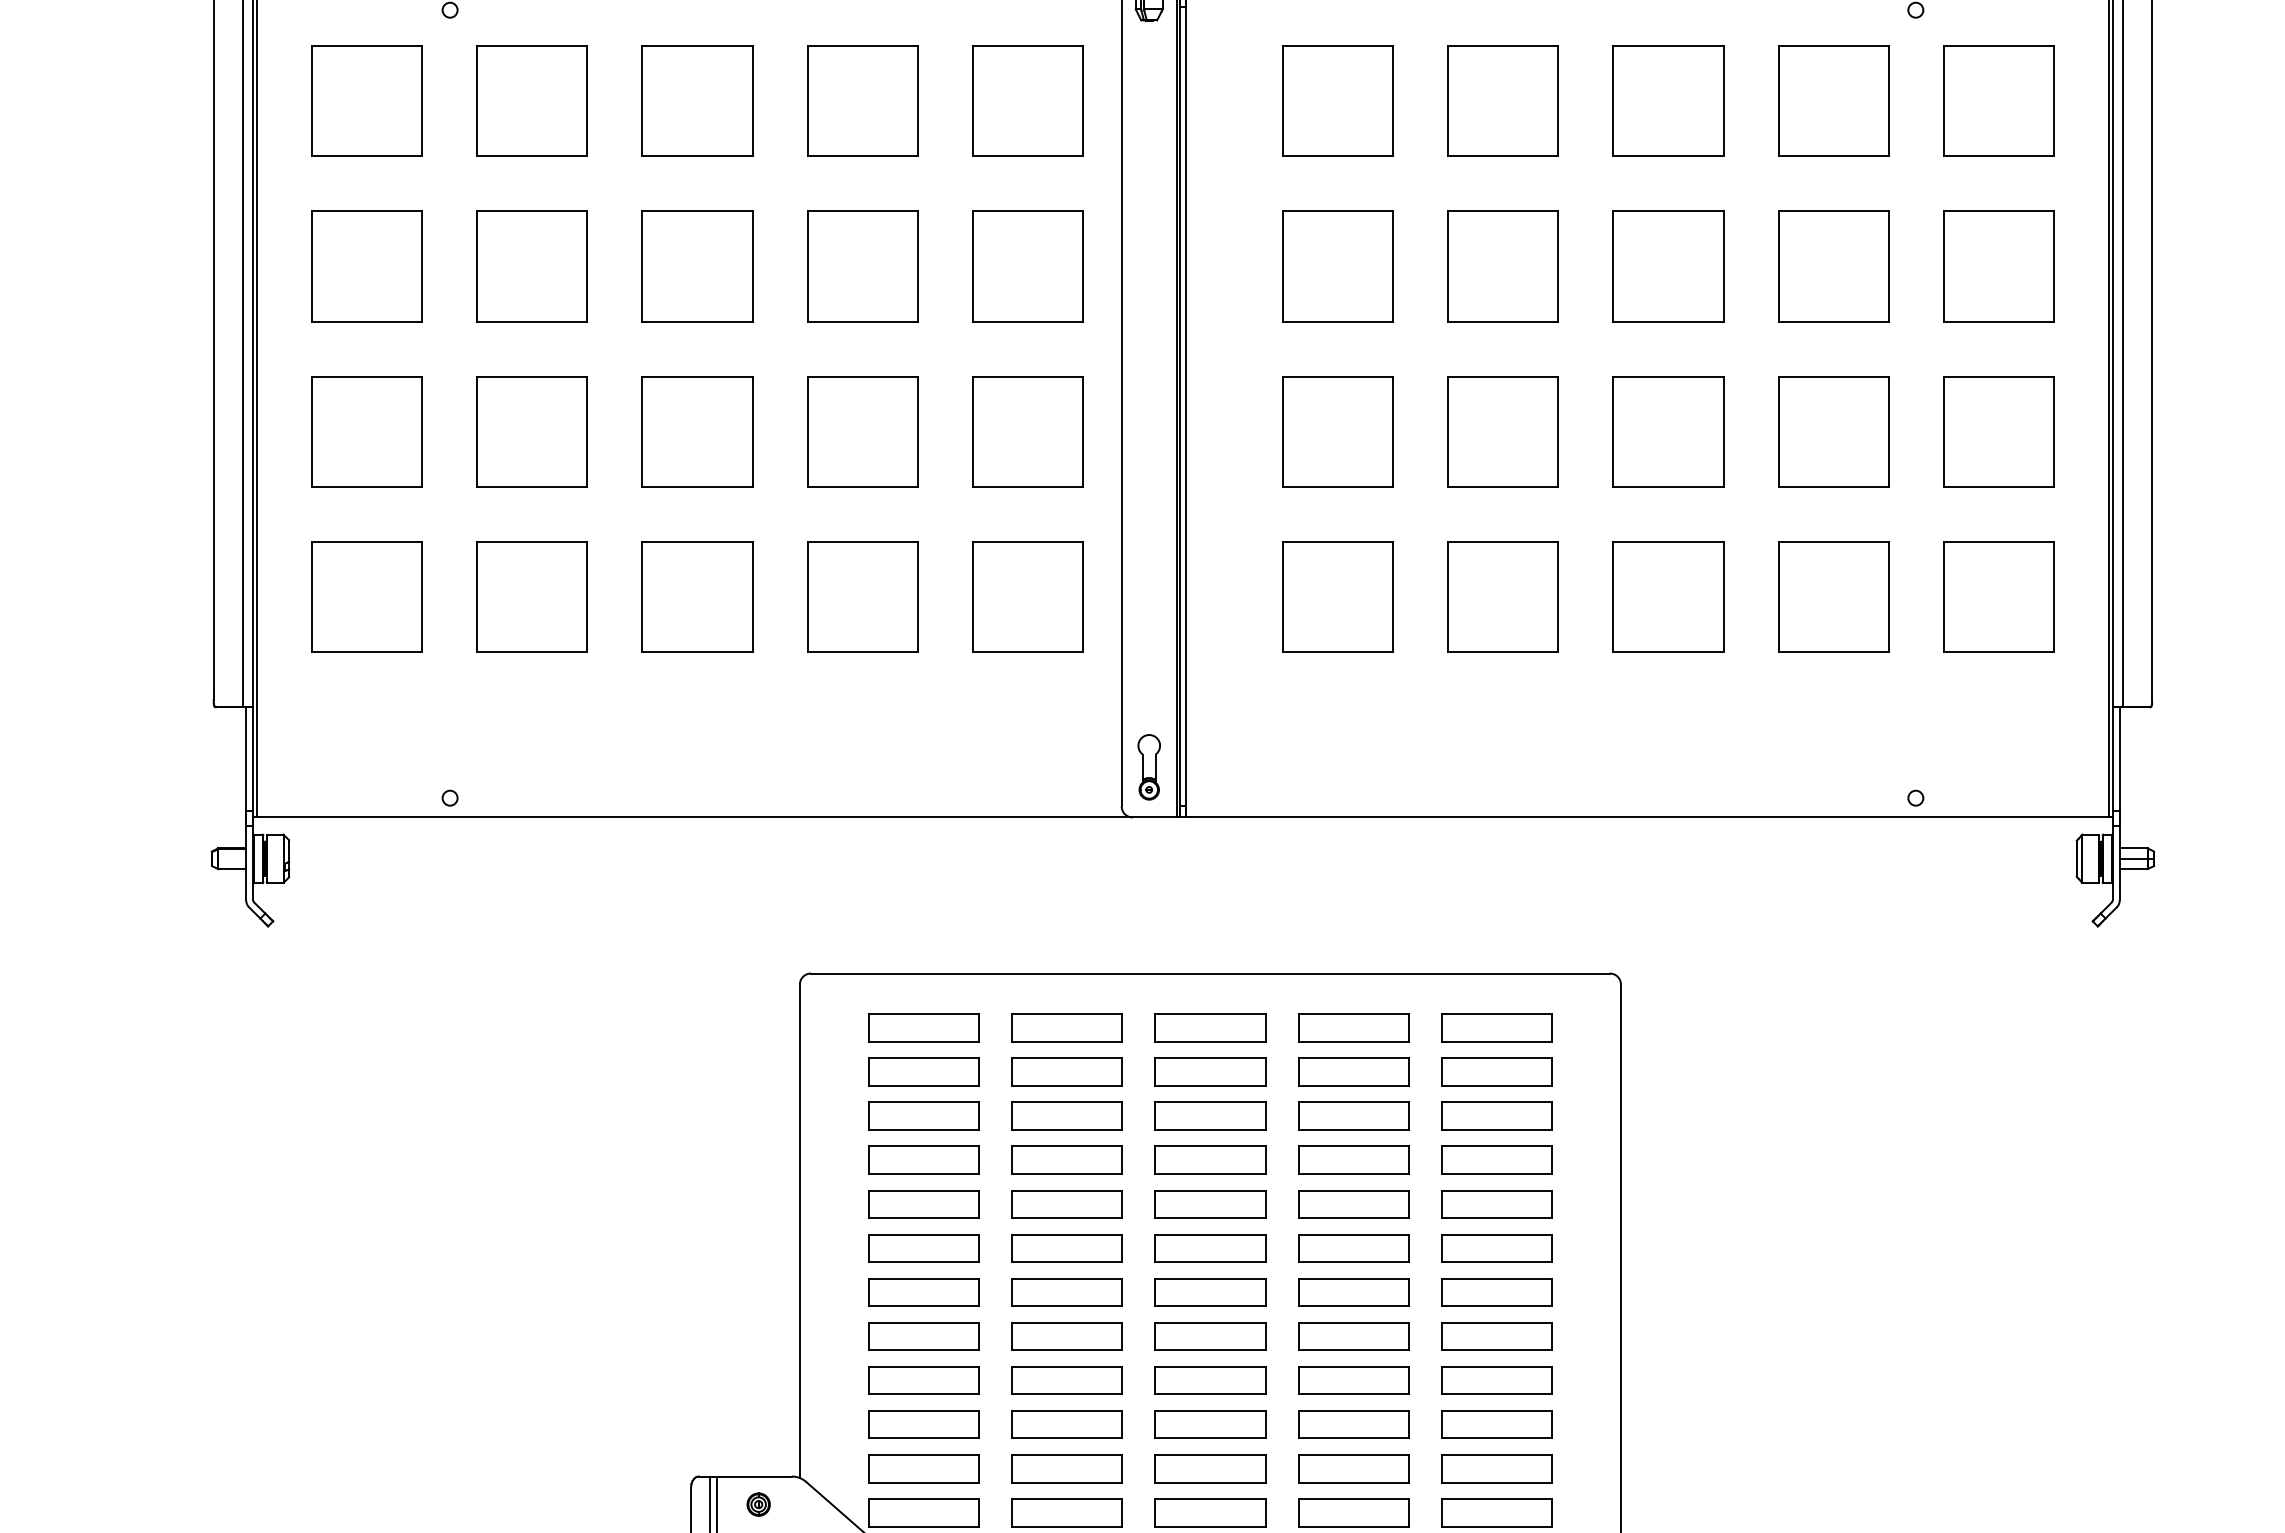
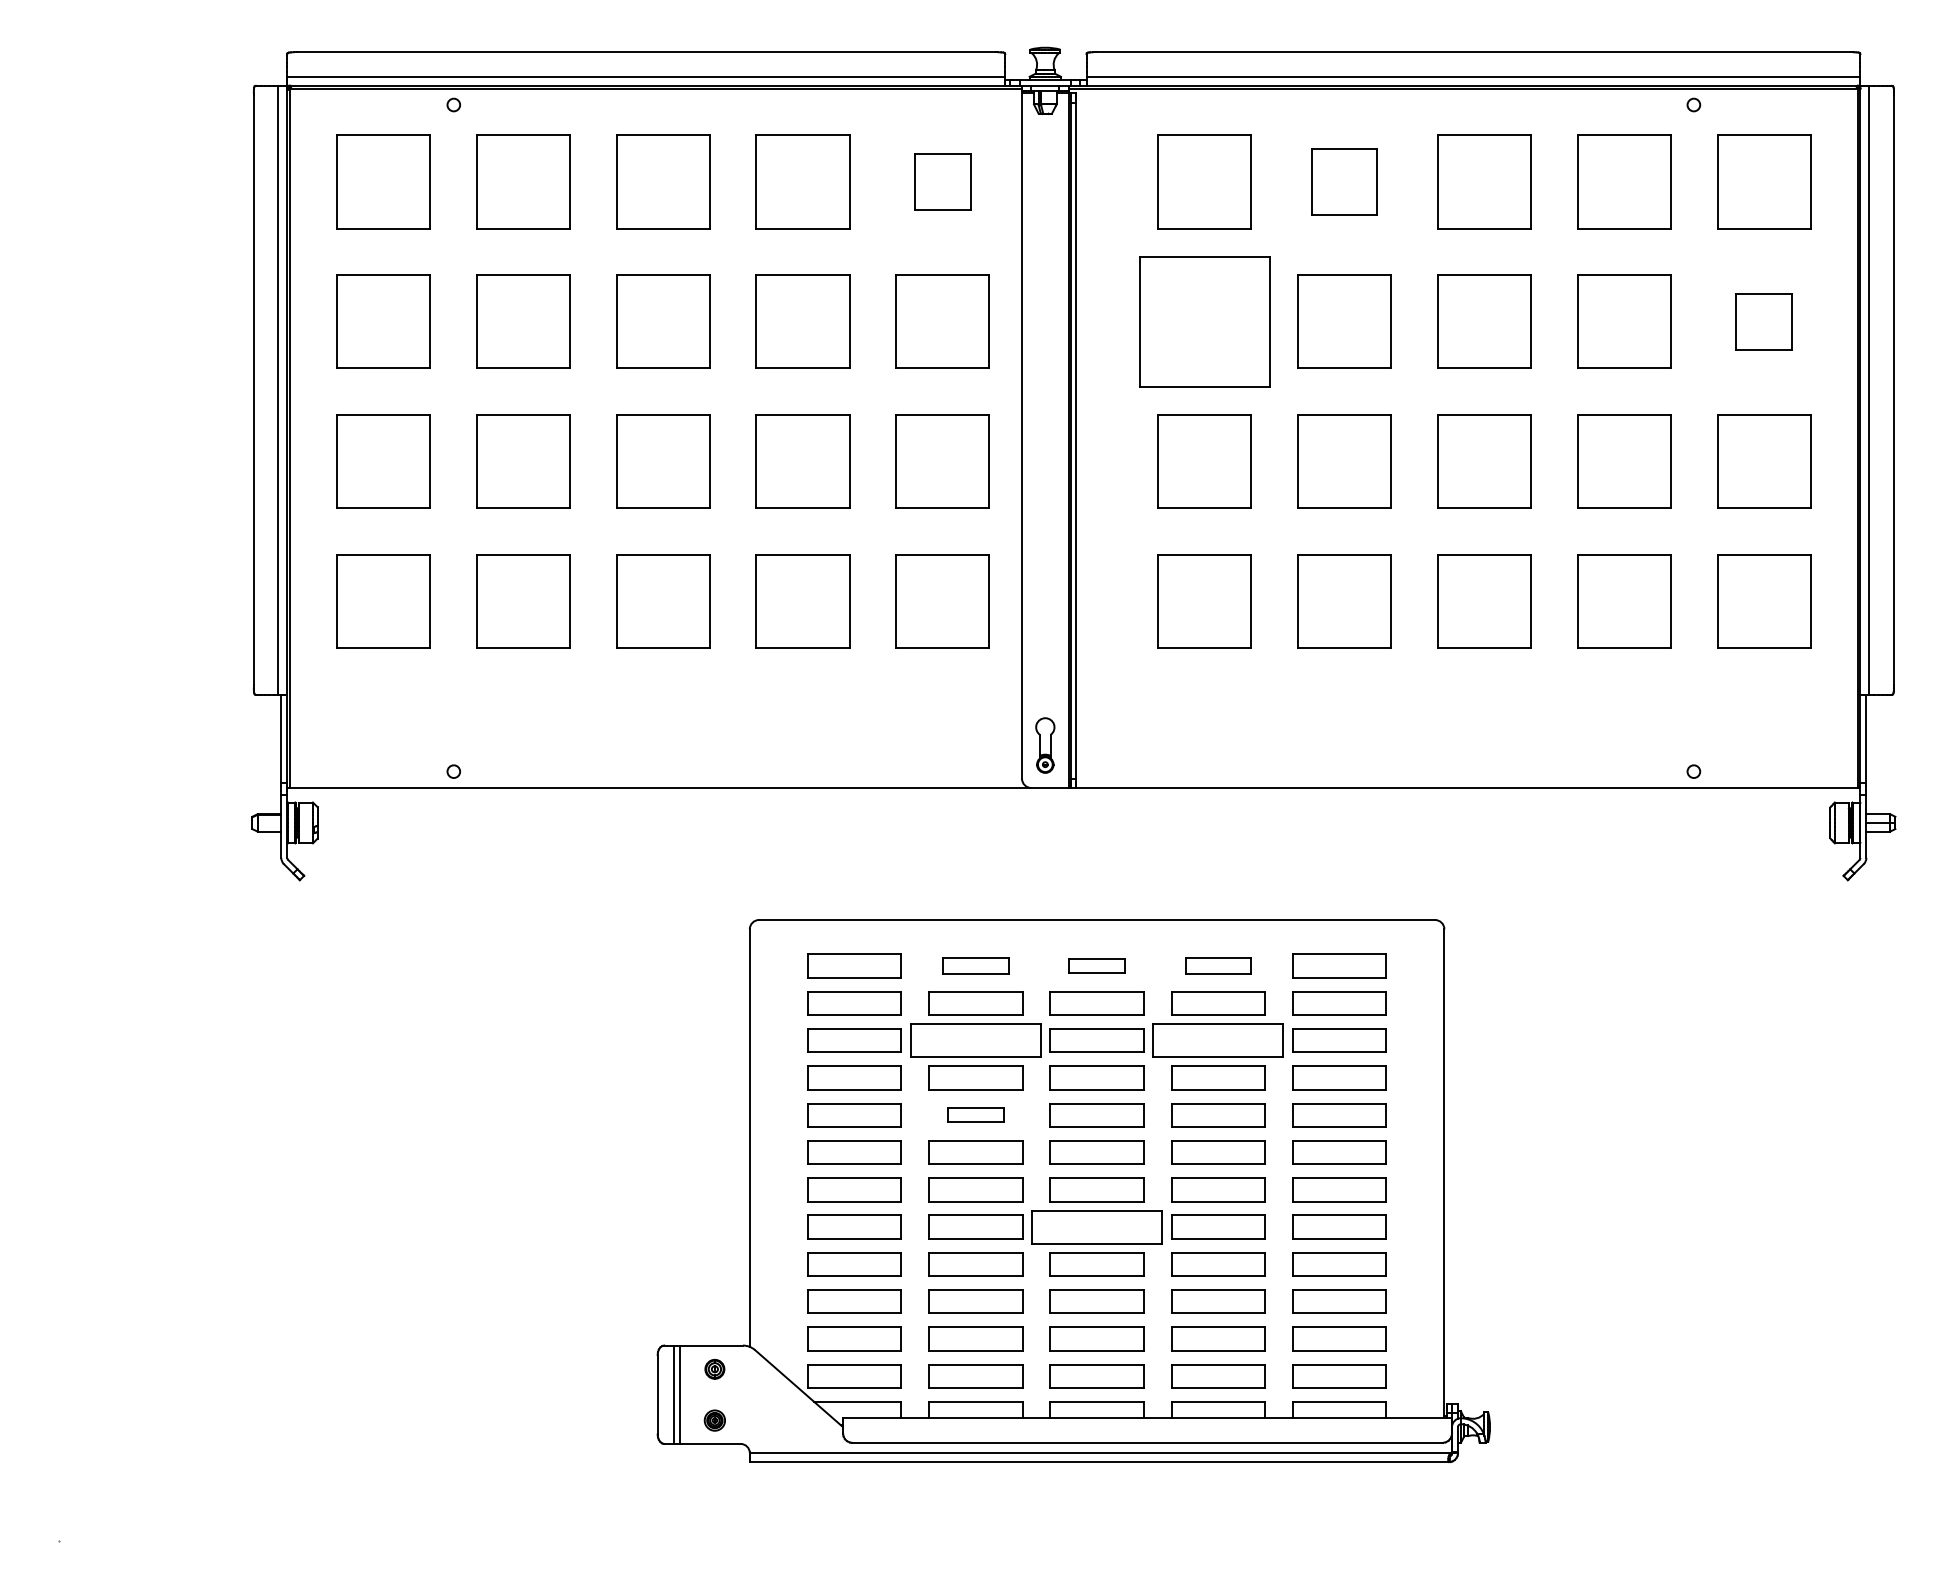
part: (1027, 100) -> (942, 181), size x0.6
part: (1502, 100) -> (1344, 181), size x0.7
part: (1337, 266) -> (1204, 321), size x1.4
part: (1999, 266) -> (1764, 321), size x0.6
part: (1066, 1027) -> (975, 965), size x0.7
part: (1209, 1027) -> (1096, 965), size x0.6
part: (1353, 1027) -> (1218, 965), size x0.7
part: (1066, 1115) -> (975, 1040), size x1.4
part: (1353, 1115) -> (1218, 1040), size x1.4
part: (1066, 1204) -> (975, 1115), size x0.6
part: (1209, 1335) -> (1096, 1226), size x1.4

